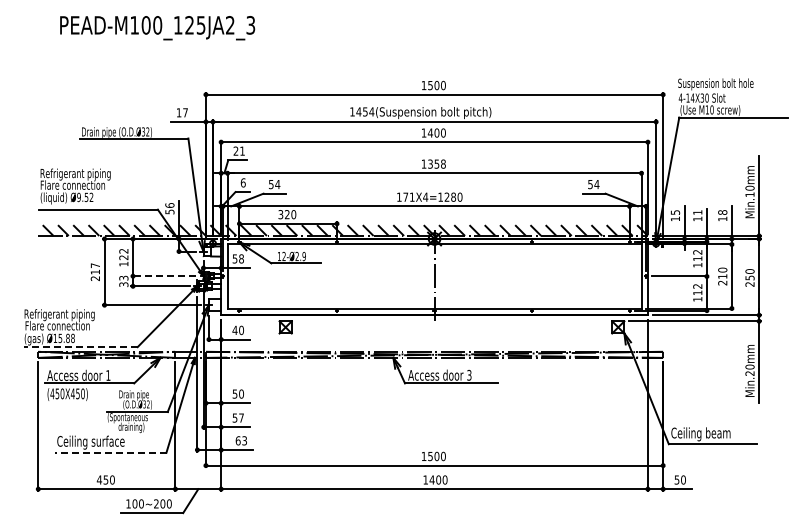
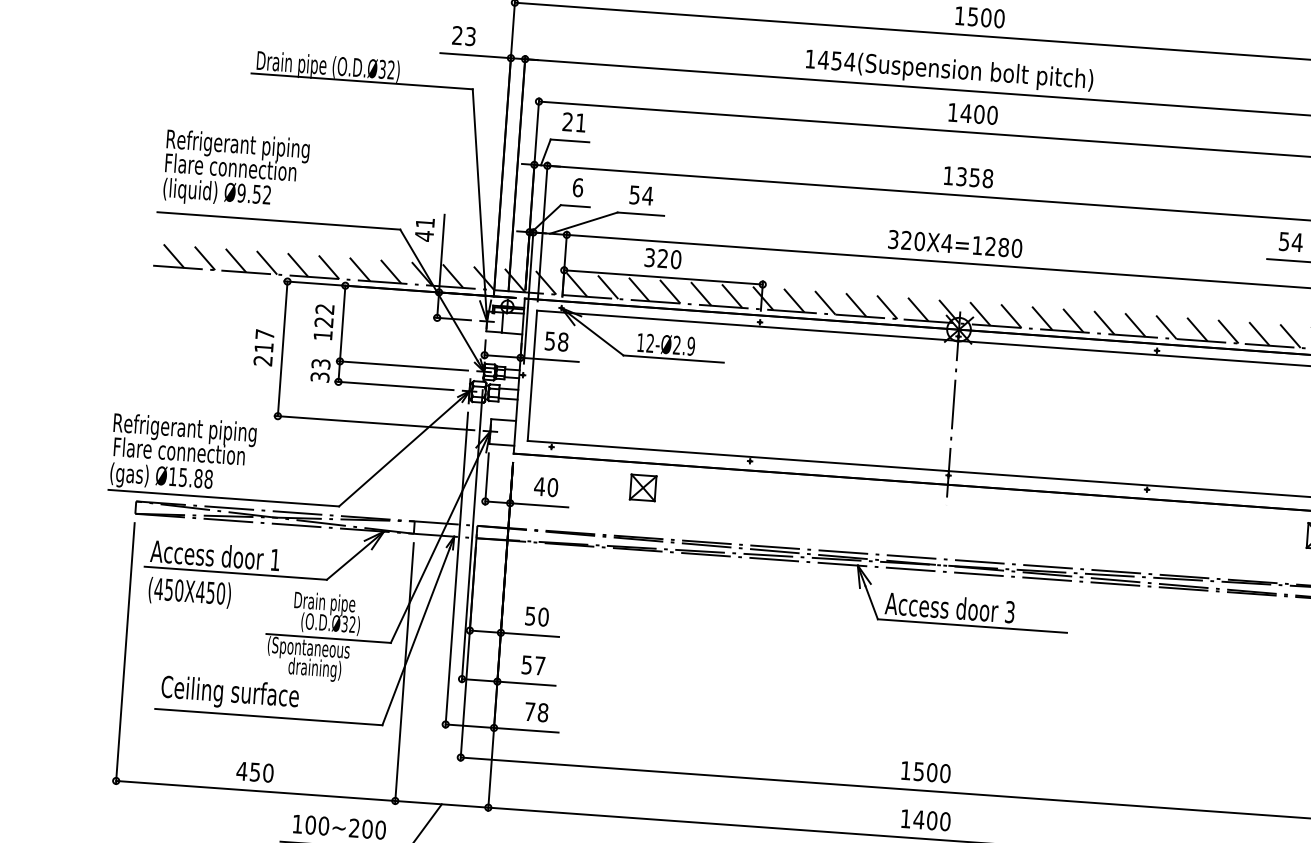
text: (181, 112) -> (462, 35), 17 -> 23
text: (405, 196) -> (906, 238), 171X4=1280 -> 320X4=1280
text: (169, 208) -> (424, 228), 56 -> 41
line: (163, 276) -> (401, 366), dashed -> solid
line: (81, 347) -> (224, 498), dashed -> solid
text: (241, 440) -> (536, 711), 63 -> 78
line: (110, 452) -> (268, 716), dashed -> solid

